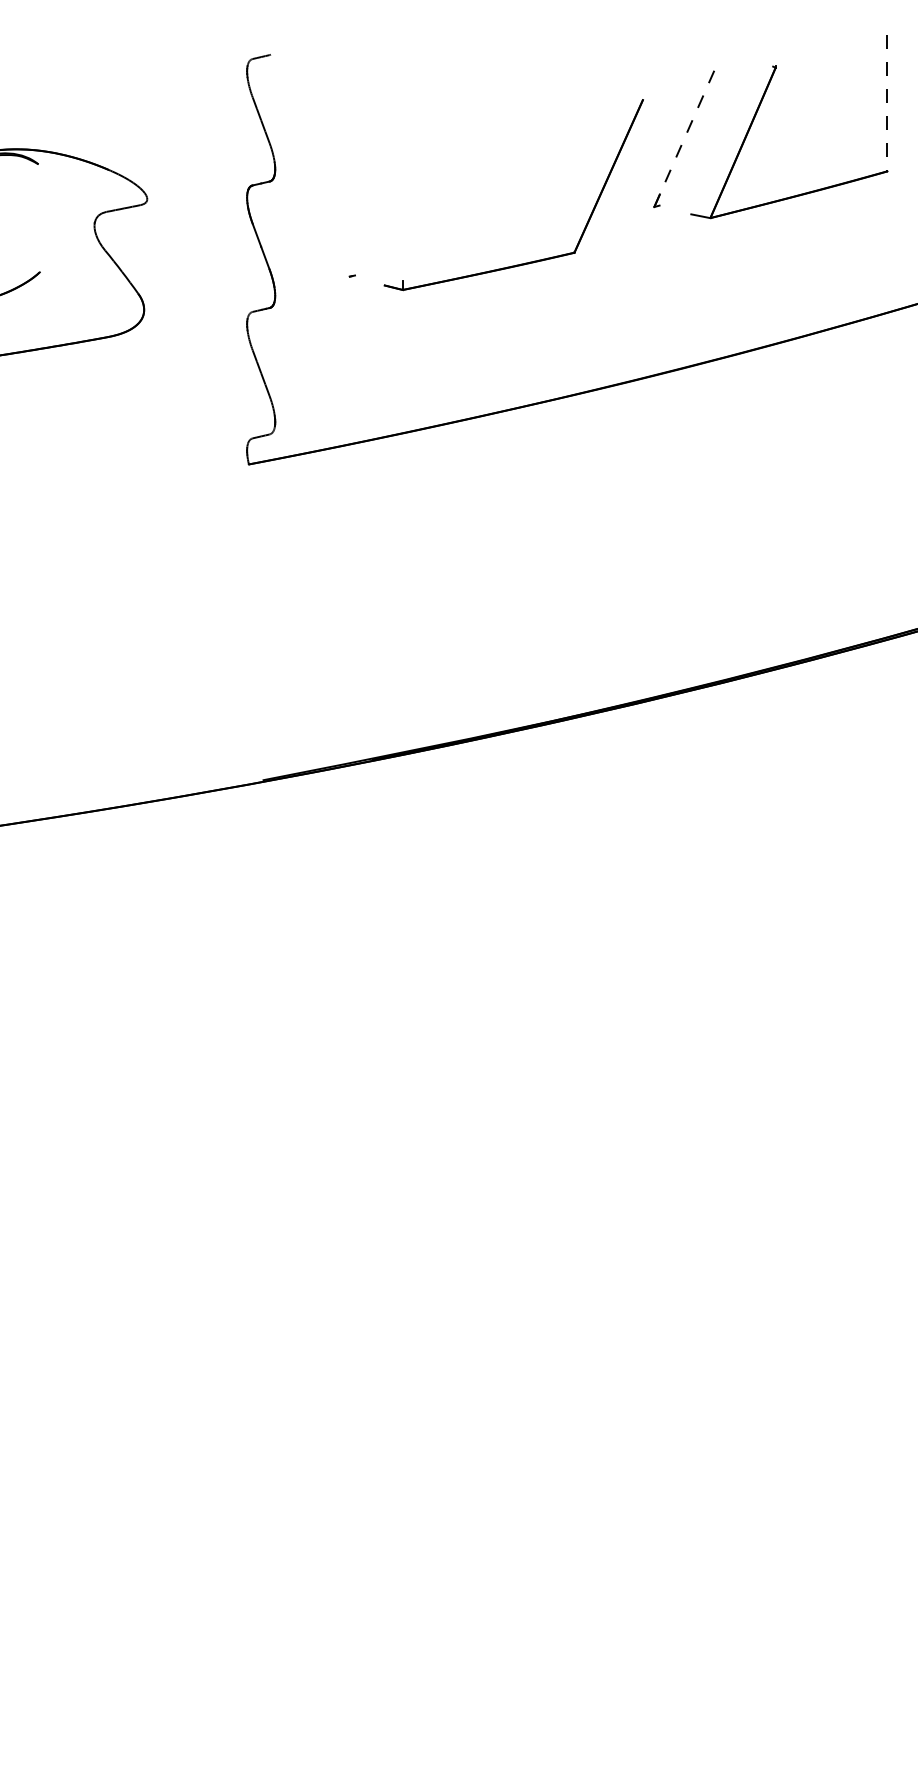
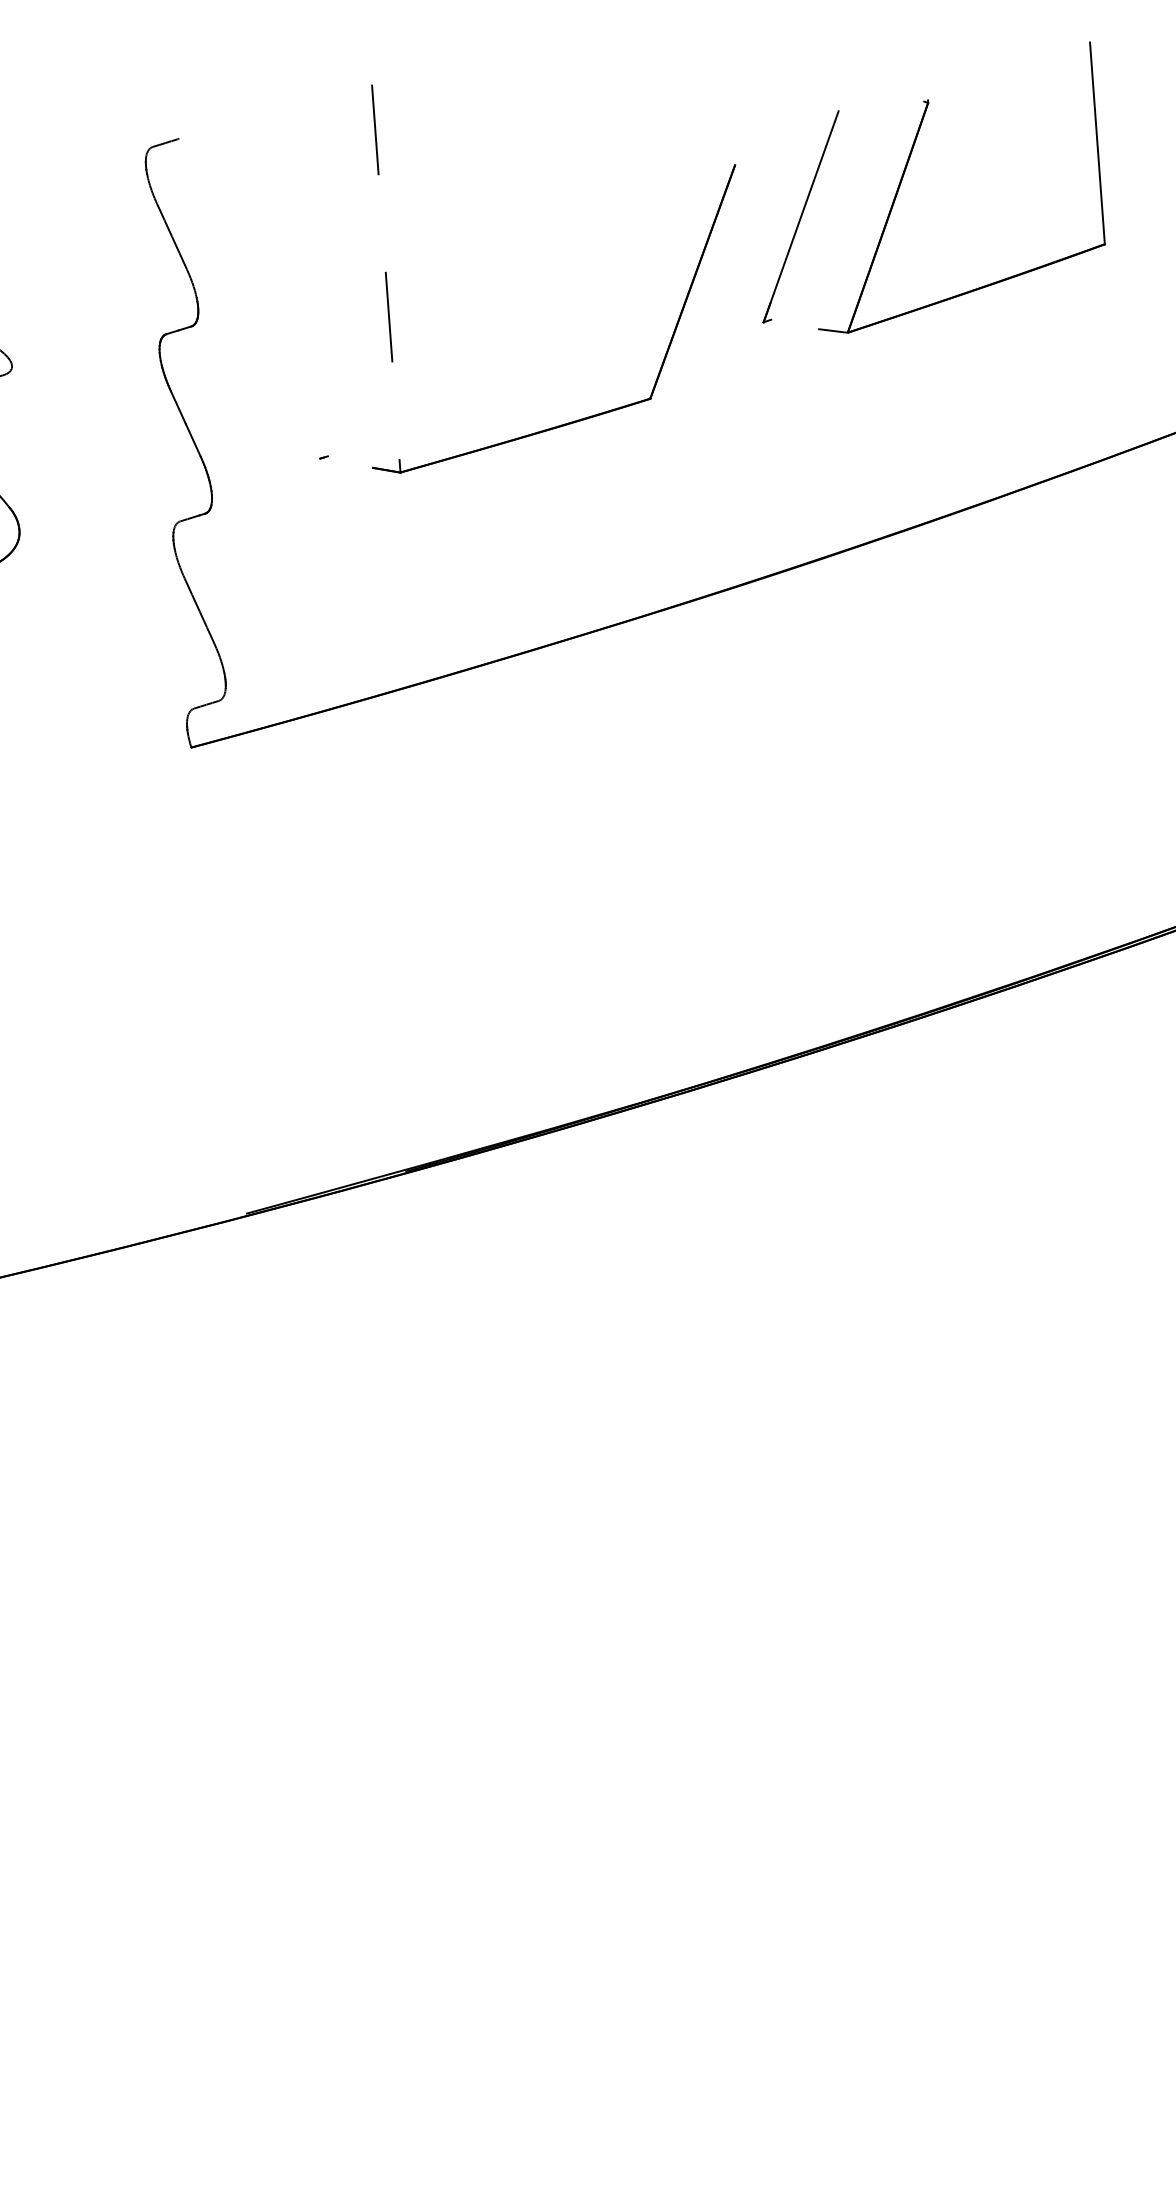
line: (402, 58) -> (374, 129), added
line: (887, 103) -> (1097, 143), dashed -> solid
line: (684, 137) -> (800, 216), dashed -> solid
line: (402, 184) -> (388, 316), added

